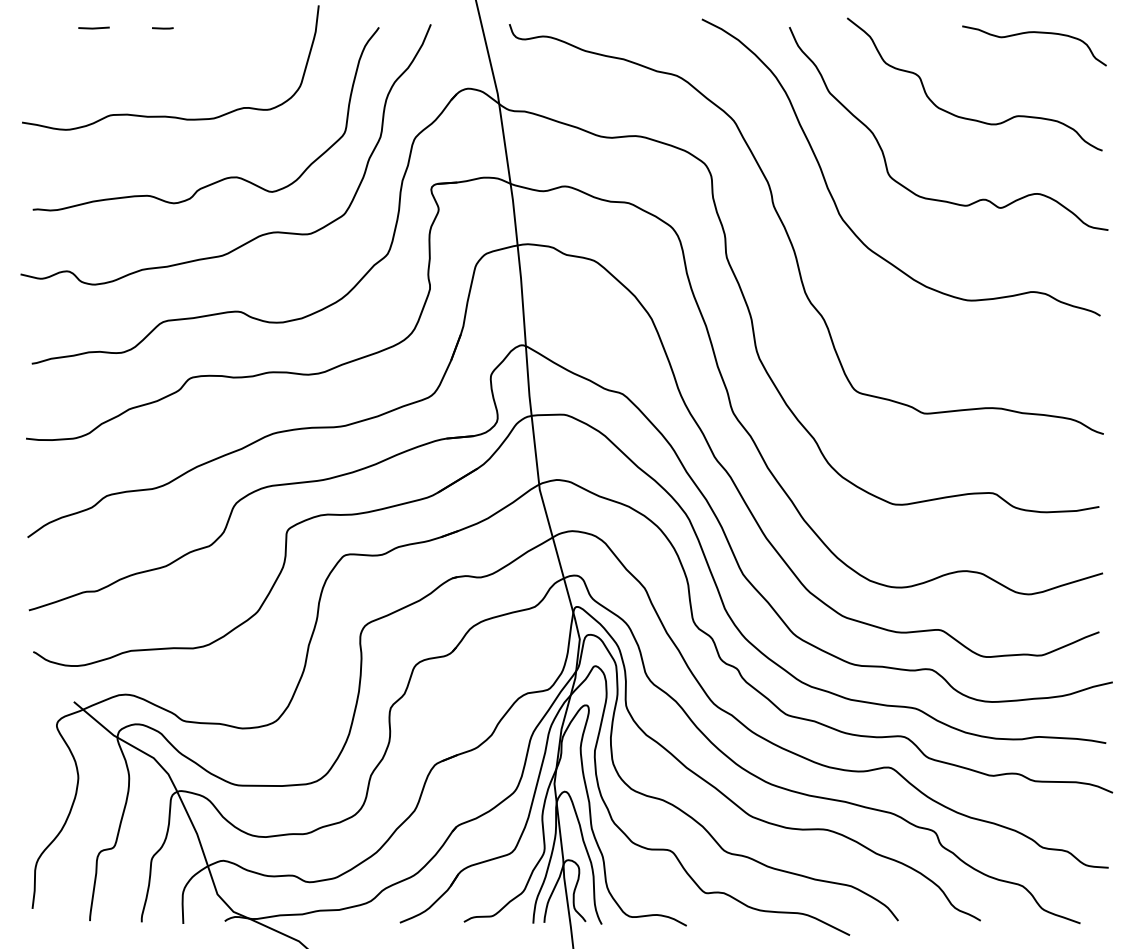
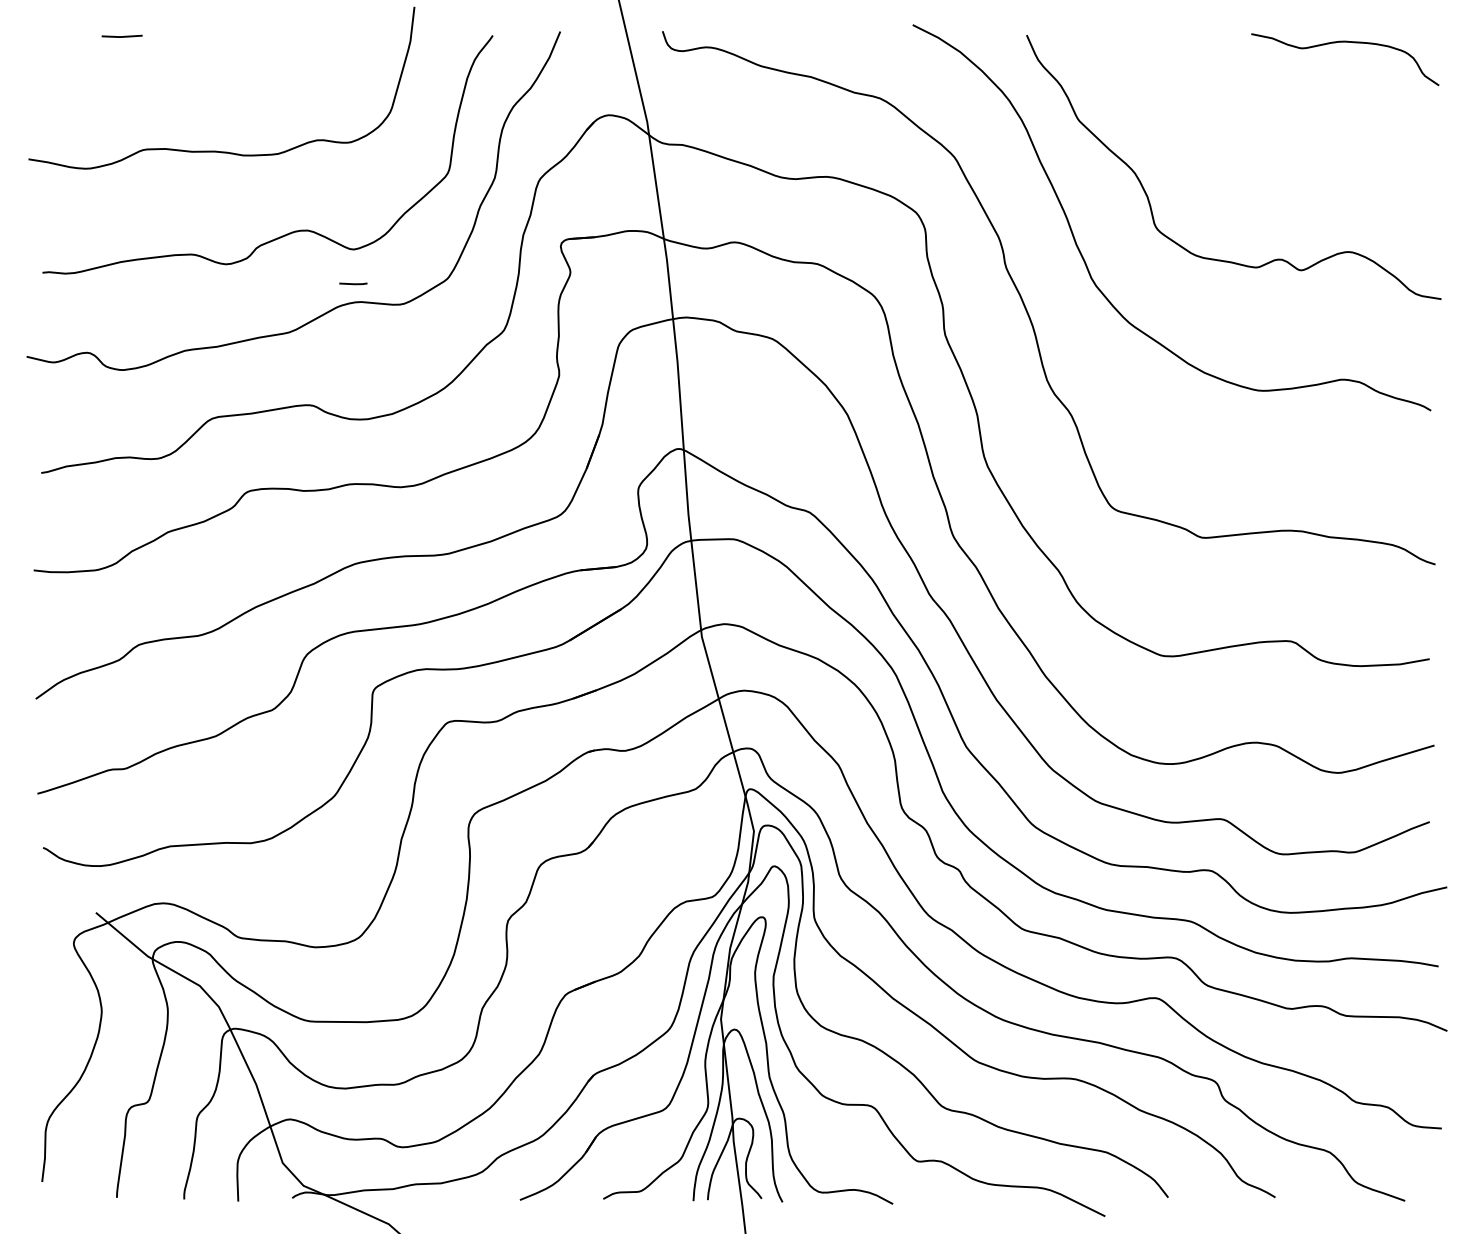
line: (162, 28) -> (352, 284), moved
curve: (966, 117) -> (1256, 152), removed

